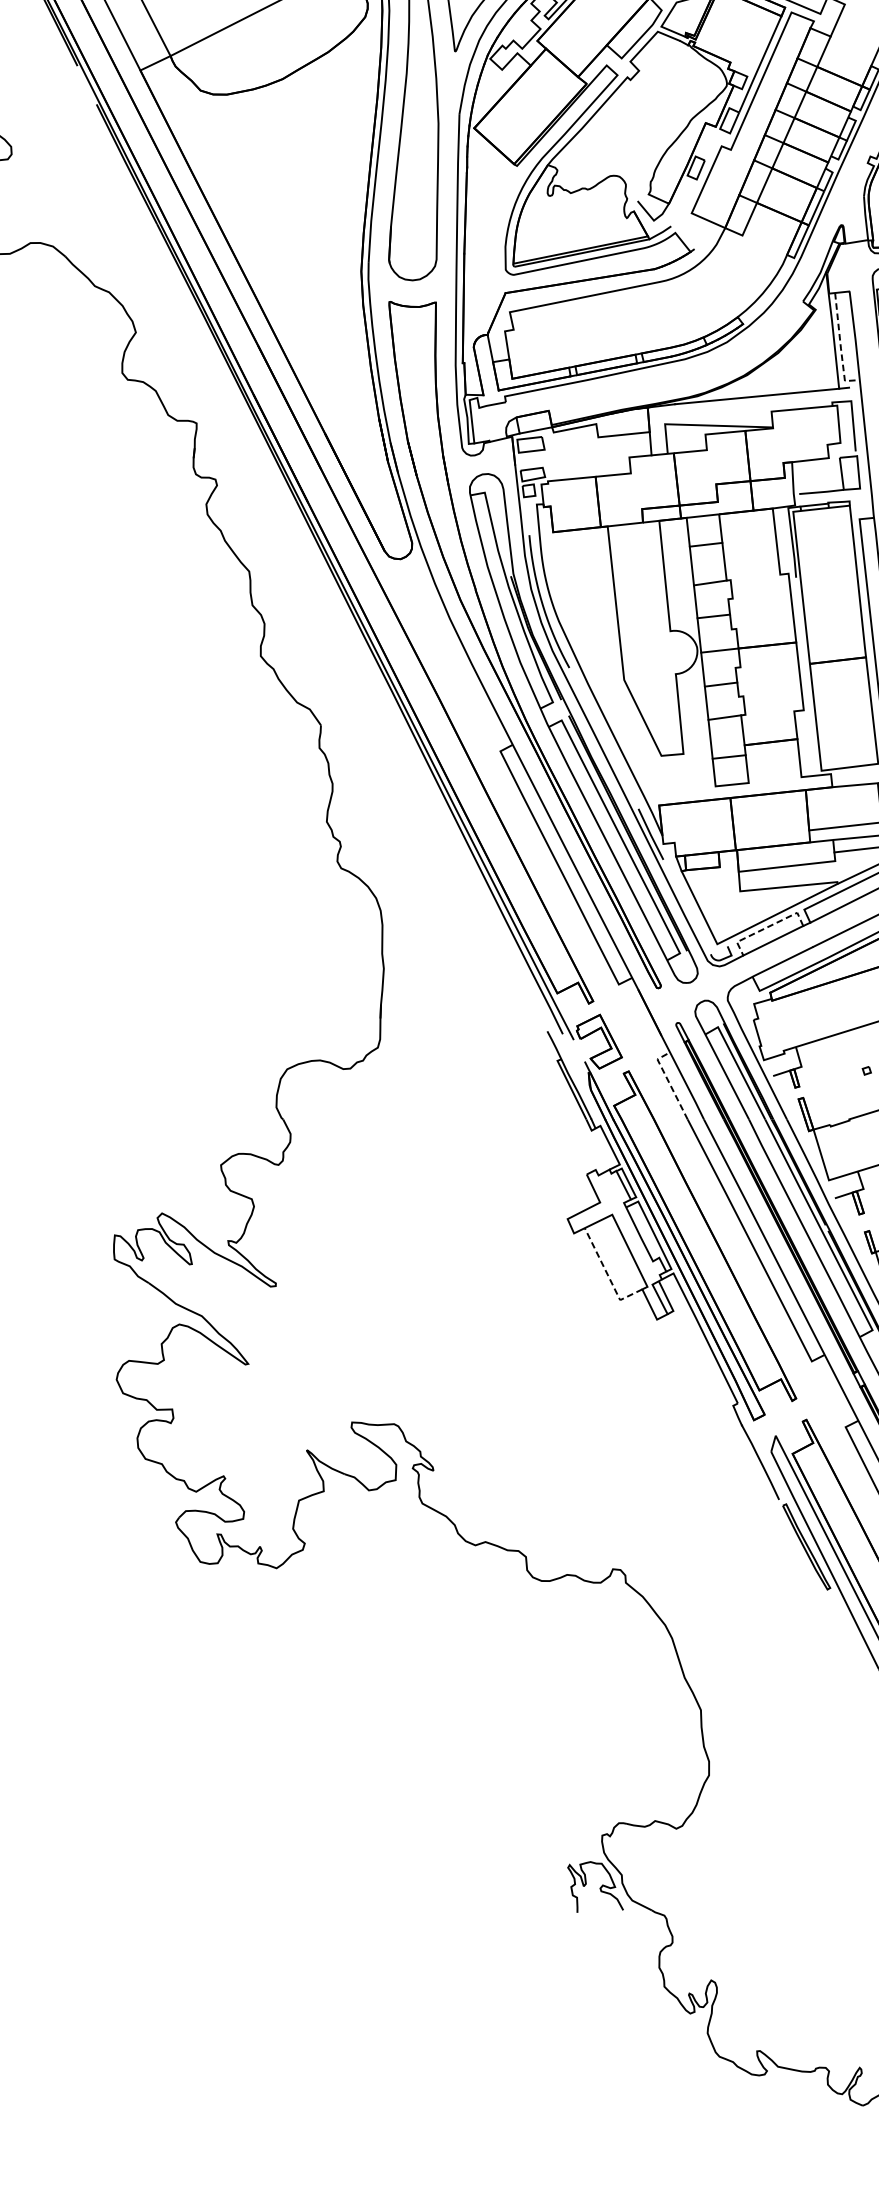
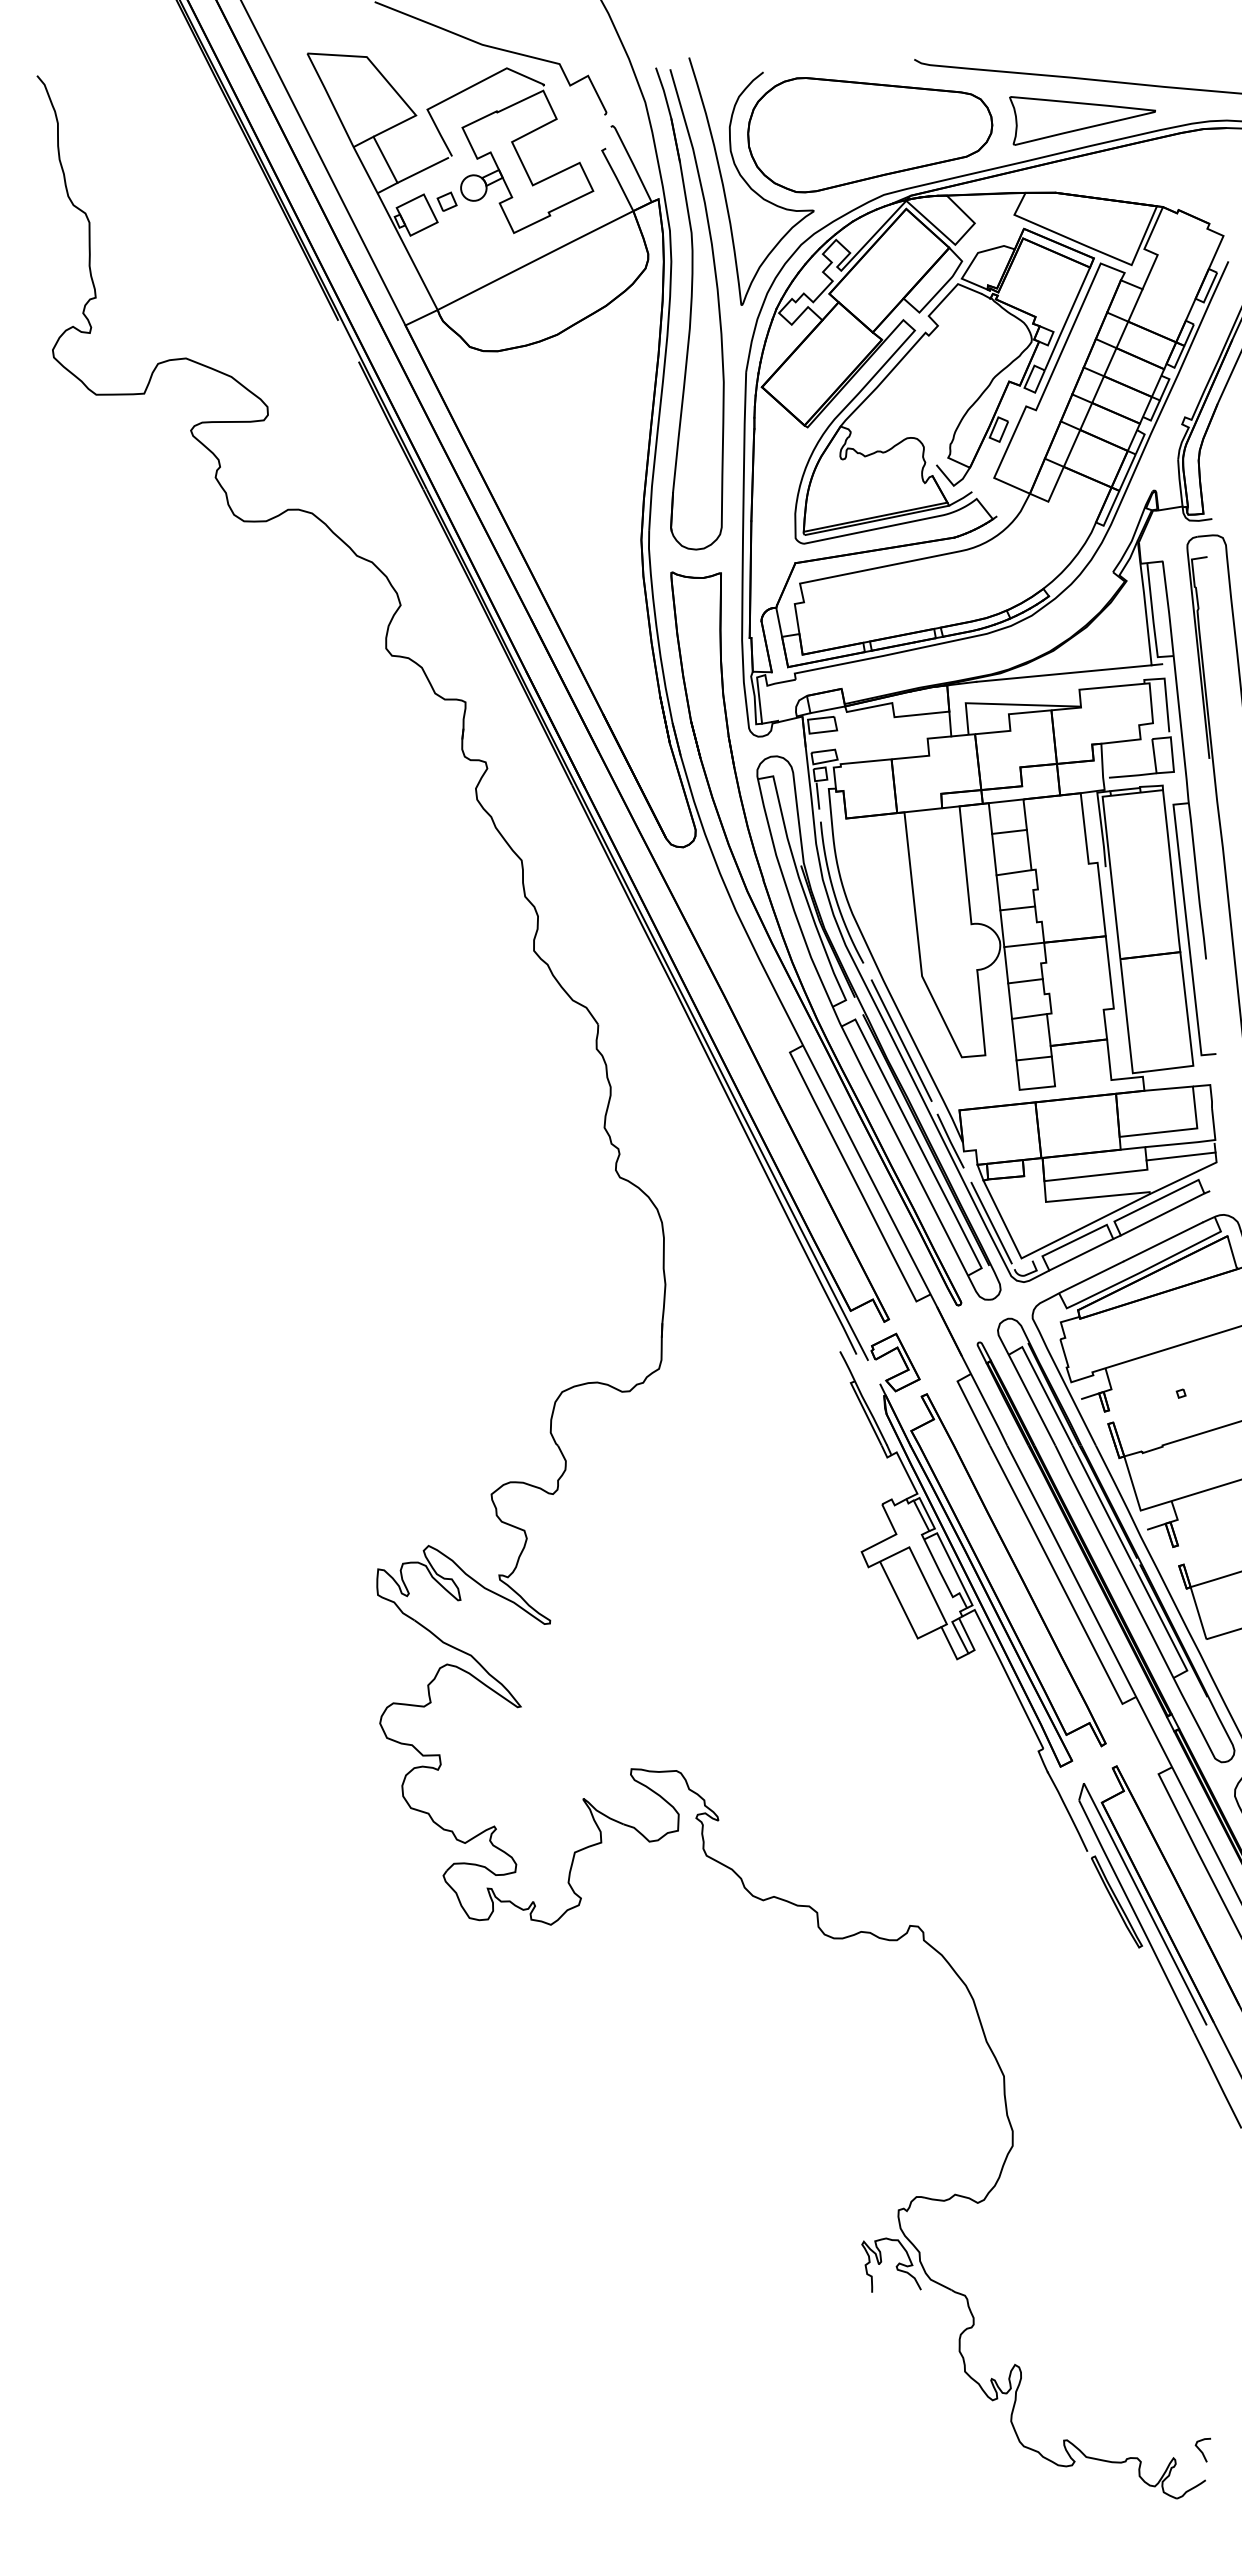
line: (840, 344) -> (1153, 618), dashed -> solid
line: (526, 510) -> (817, 795), added
line: (604, 740) -> (901, 1040), added
line: (689, 910) -> (991, 1222), added
line: (766, 927) -> (1074, 1240), dashed -> solid
line: (668, 1081) -> (969, 1405), dashed -> solid
line: (608, 1275) -> (905, 1612), dashed -> solid

